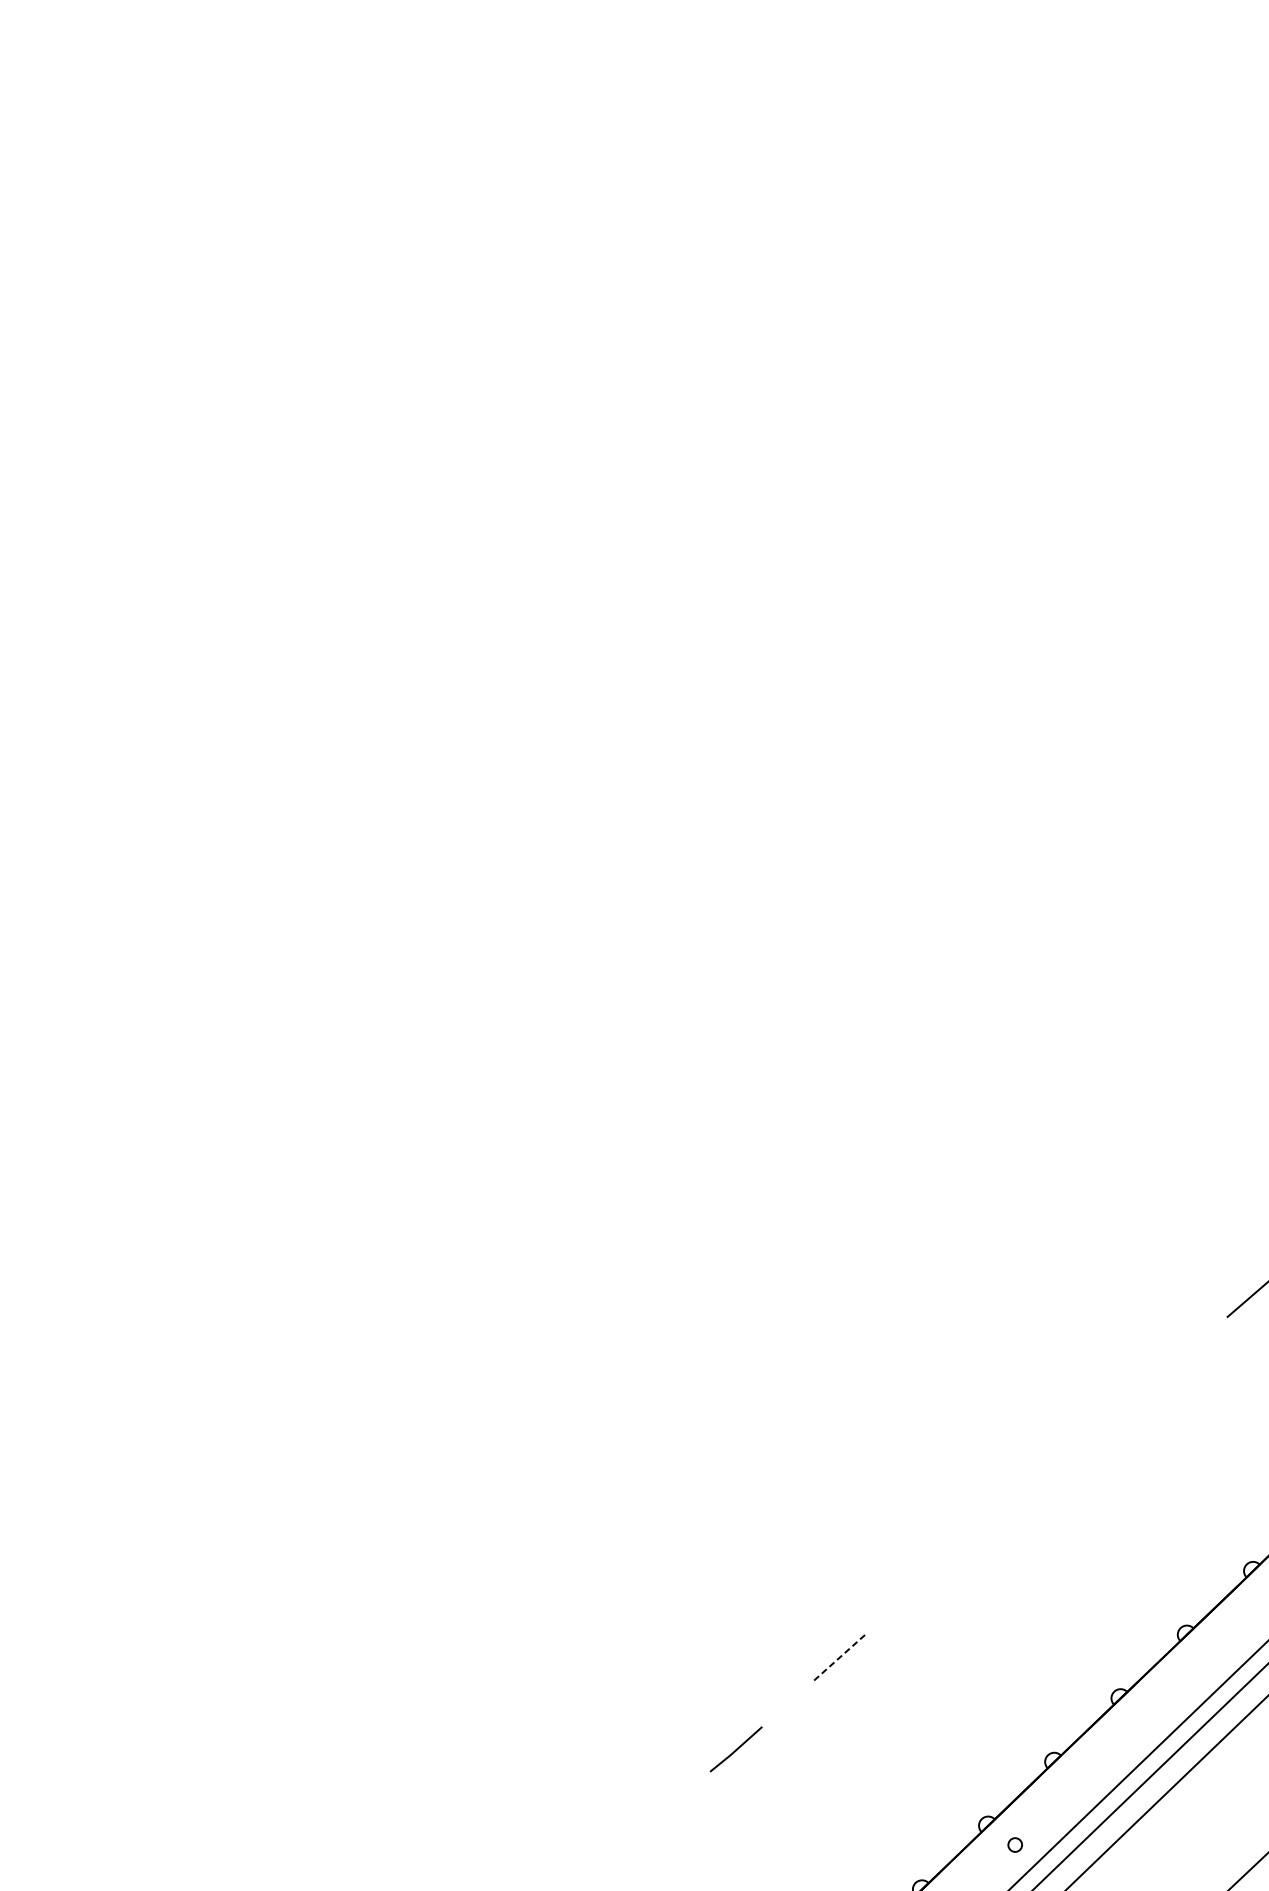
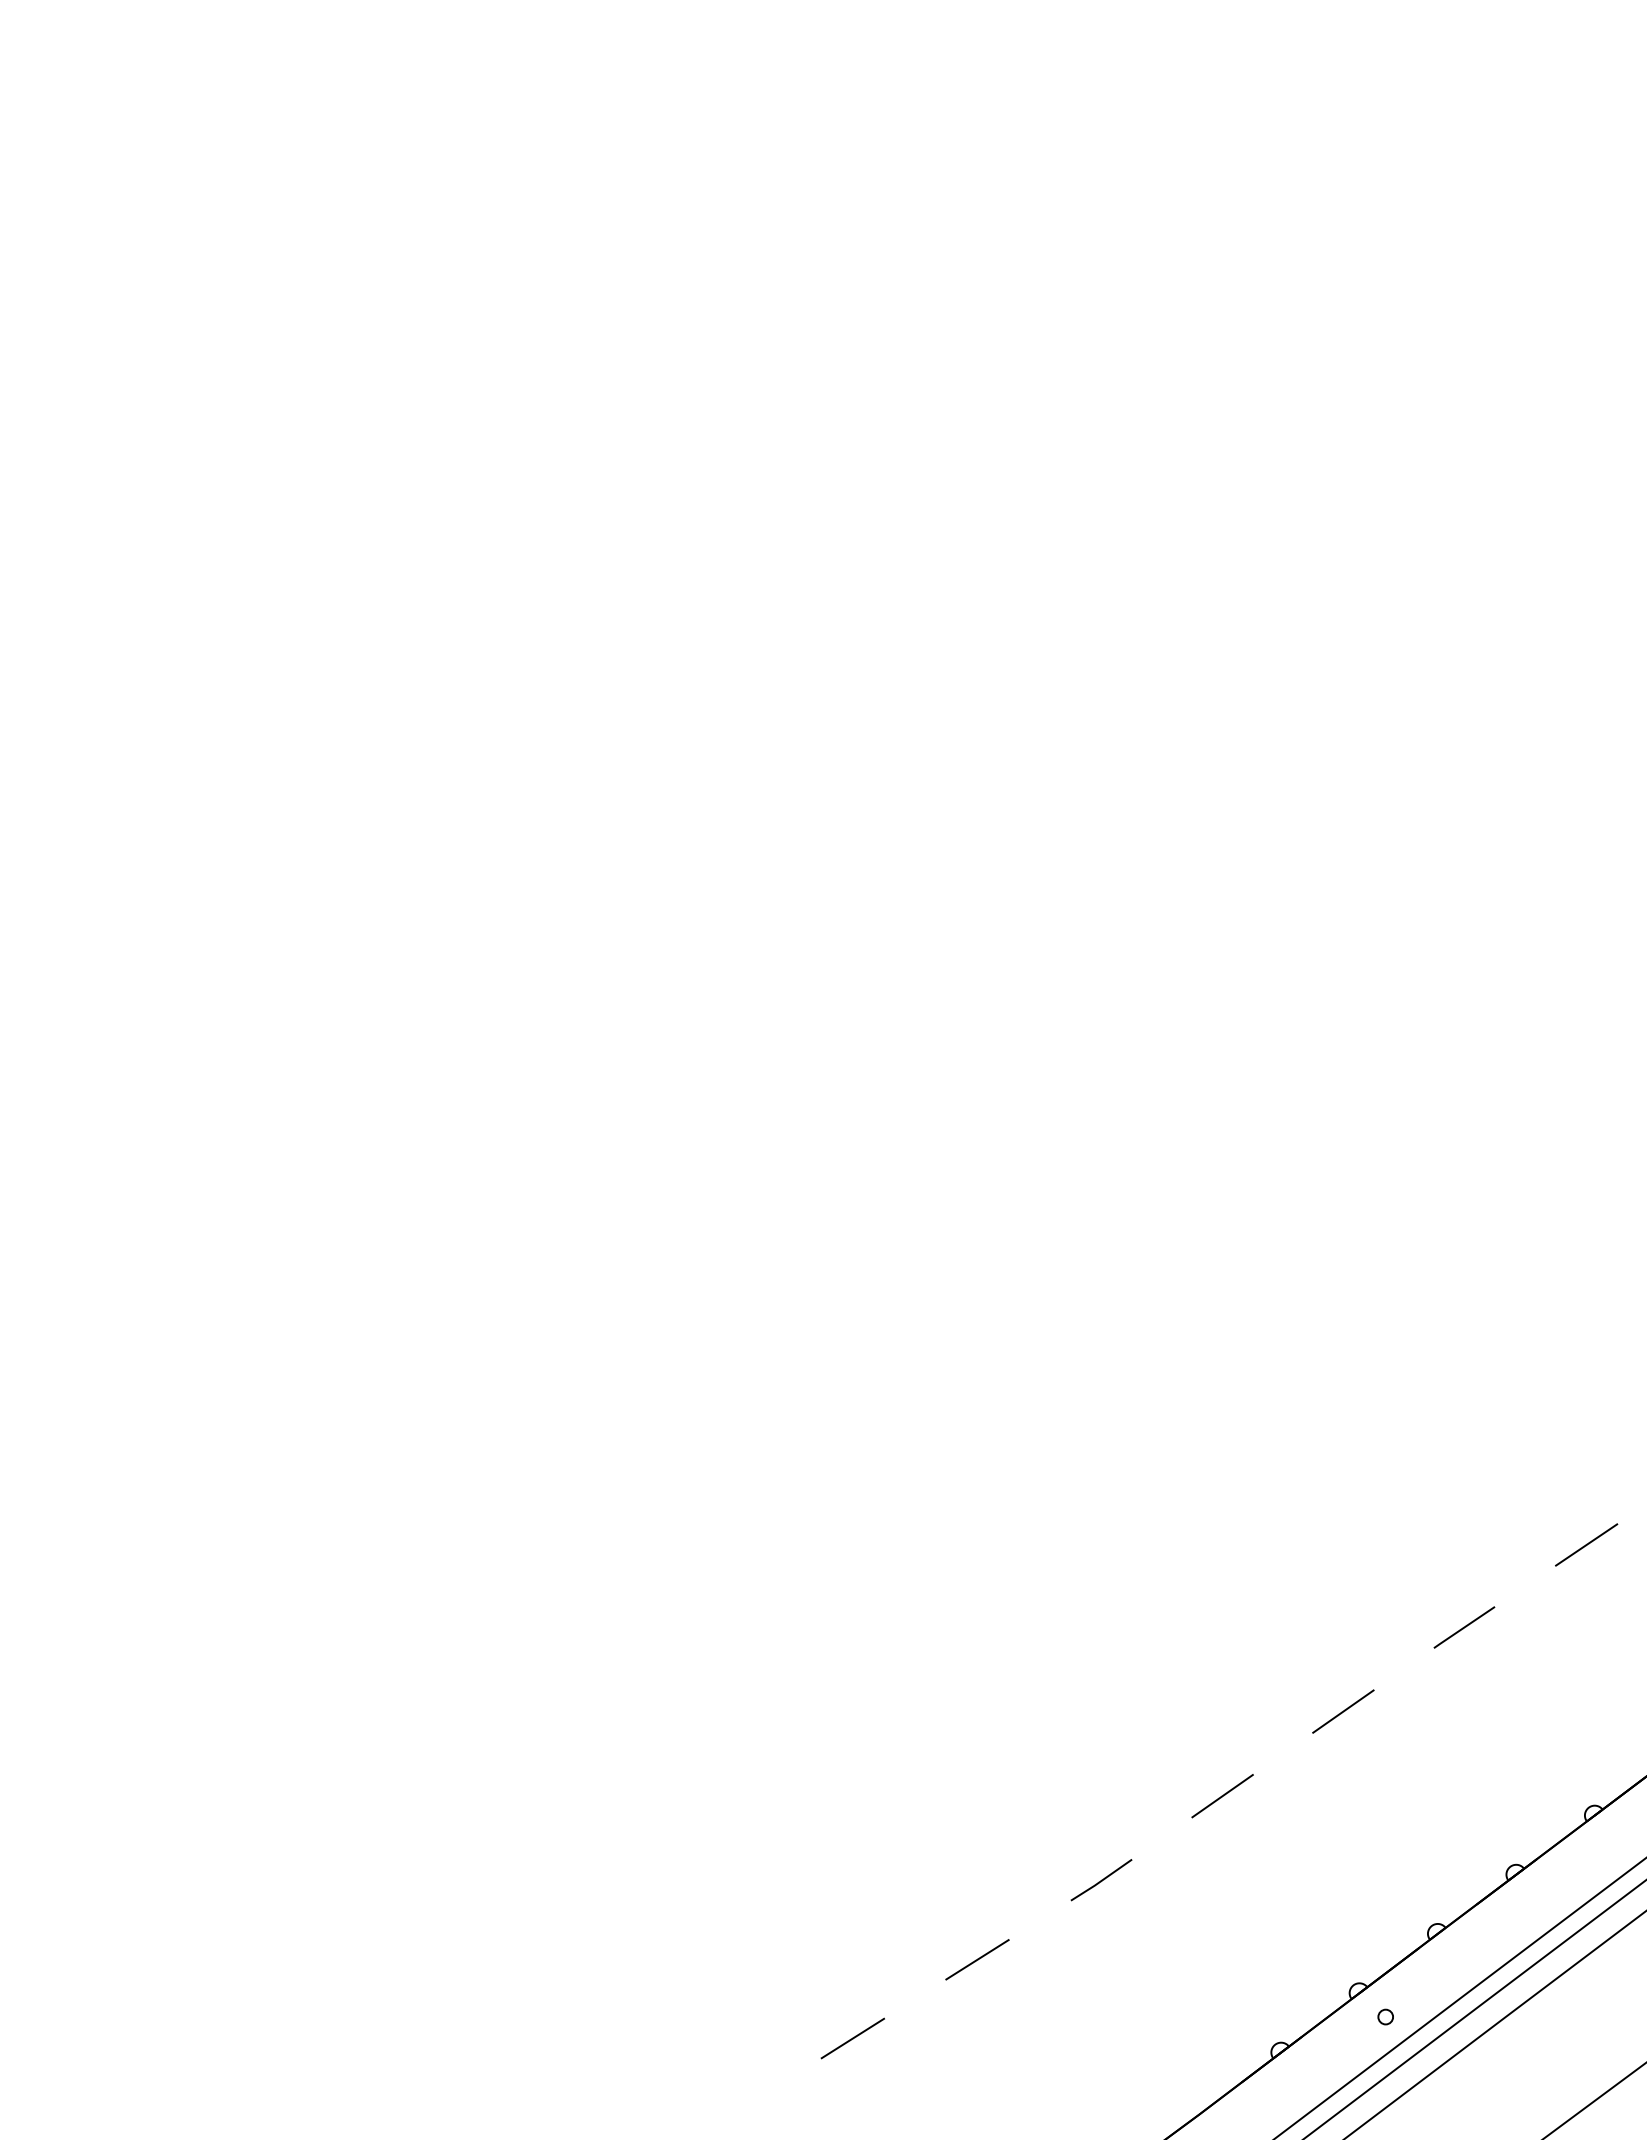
line: (1149, 1384) -> (1586, 1544), added
line: (1045, 1474) -> (1464, 1627), added
line: (942, 1566) -> (1343, 1711), added
line: (839, 1658) -> (1222, 1796), dashed -> solid
line: (629, 1836) -> (977, 1959), added

